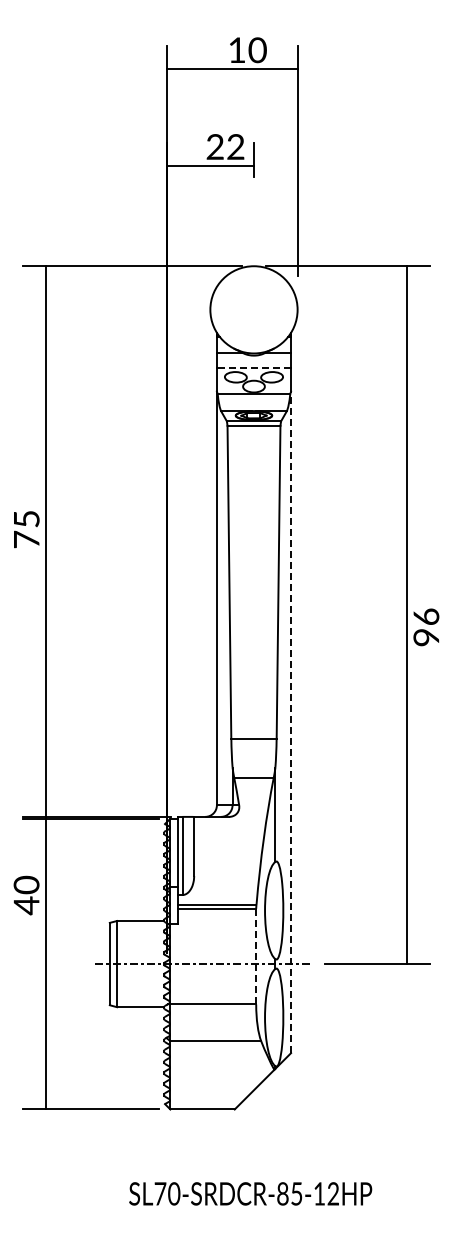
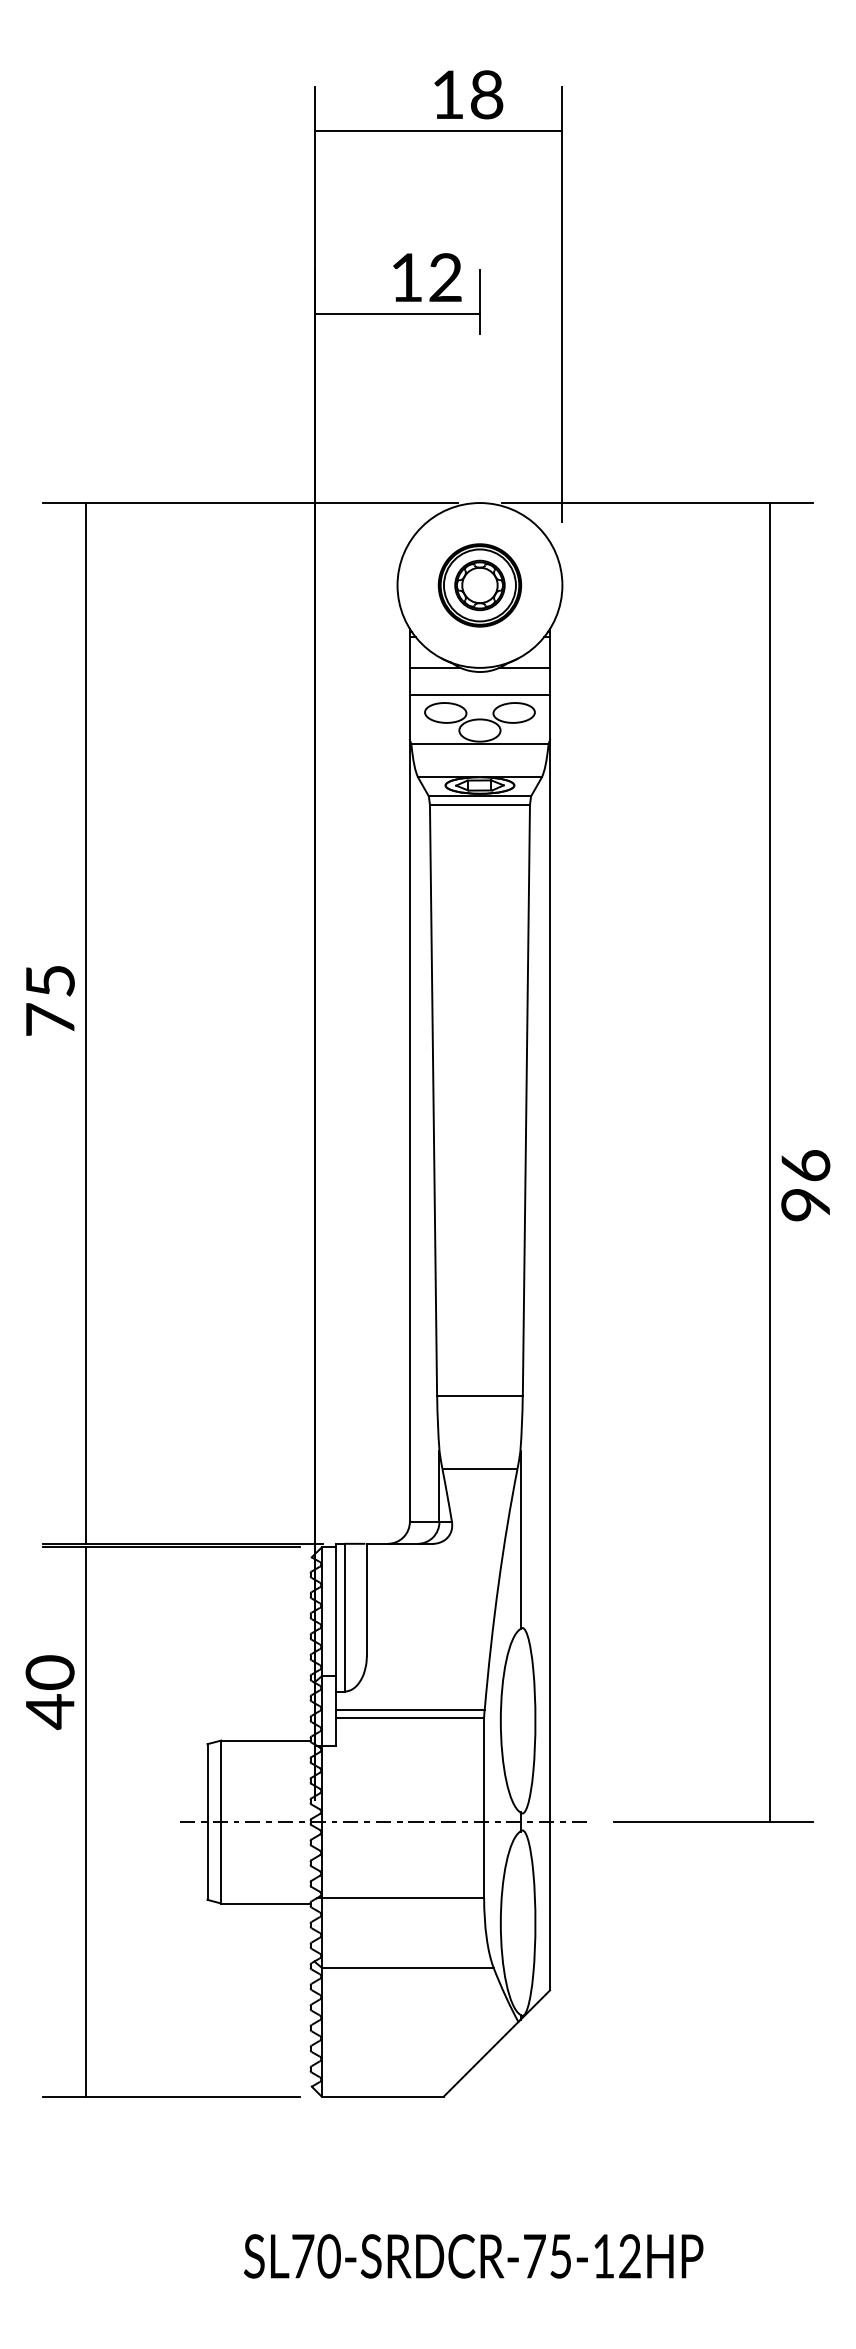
text: (257, 50) -> (486, 95), 10 -> 18
text: (214, 146) -> (405, 276), 22 -> 12
part: (253, 309) -> (479, 584), added
line: (253, 367) -> (479, 694), dashed -> solid
line: (291, 722) -> (550, 1365), dashed -> solid
line: (256, 956) -> (484, 1807), dashed -> solid
text: (282, 1193) -> (533, 2255), SL70-SRDCR-85-12HP -> SL70-SRDCR-75-12HP

